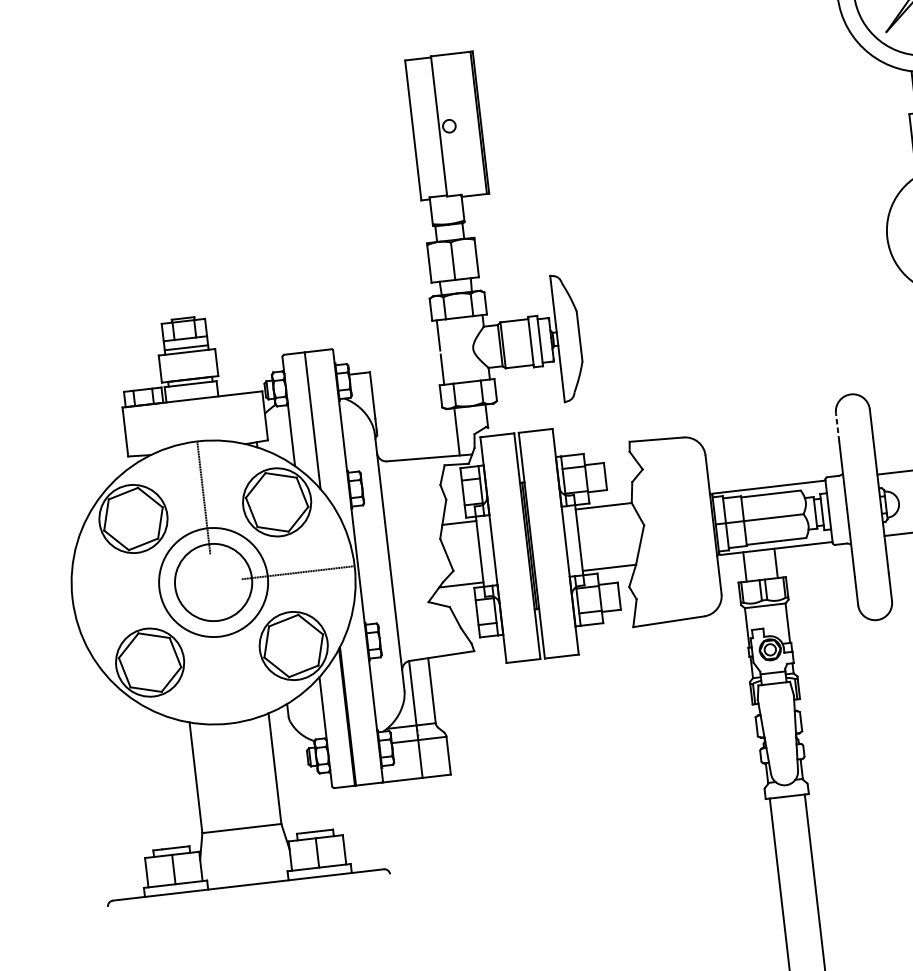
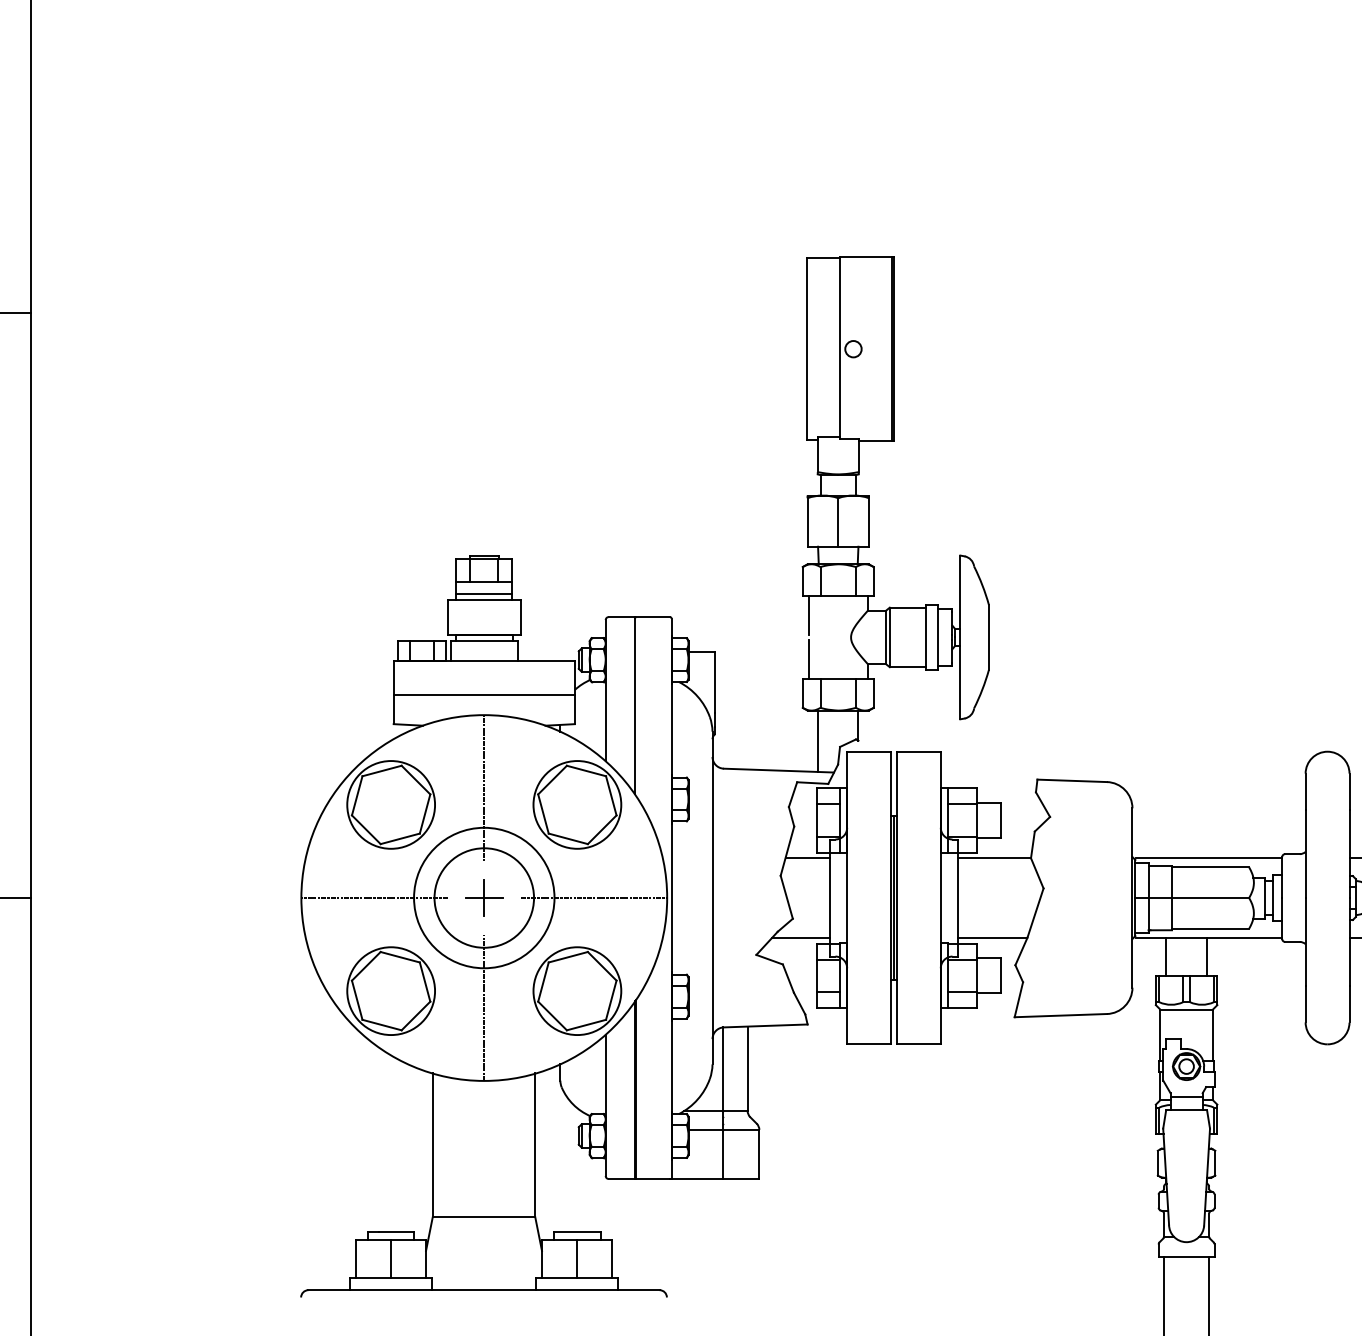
line: (194, 426) -> (483, 695), added
line: (837, 427) -> (1305, 791), dashed -> solid
part: (213, 582) -> (484, 897), added
line: (128, 592) -> (374, 898), added
line: (223, 666) -> (484, 1007), added

